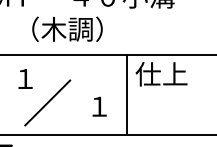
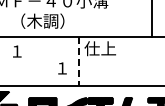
line: (127, 95) -> (79, 61), solid -> dashed
line: (47, 101) -> (30, 65), removed

